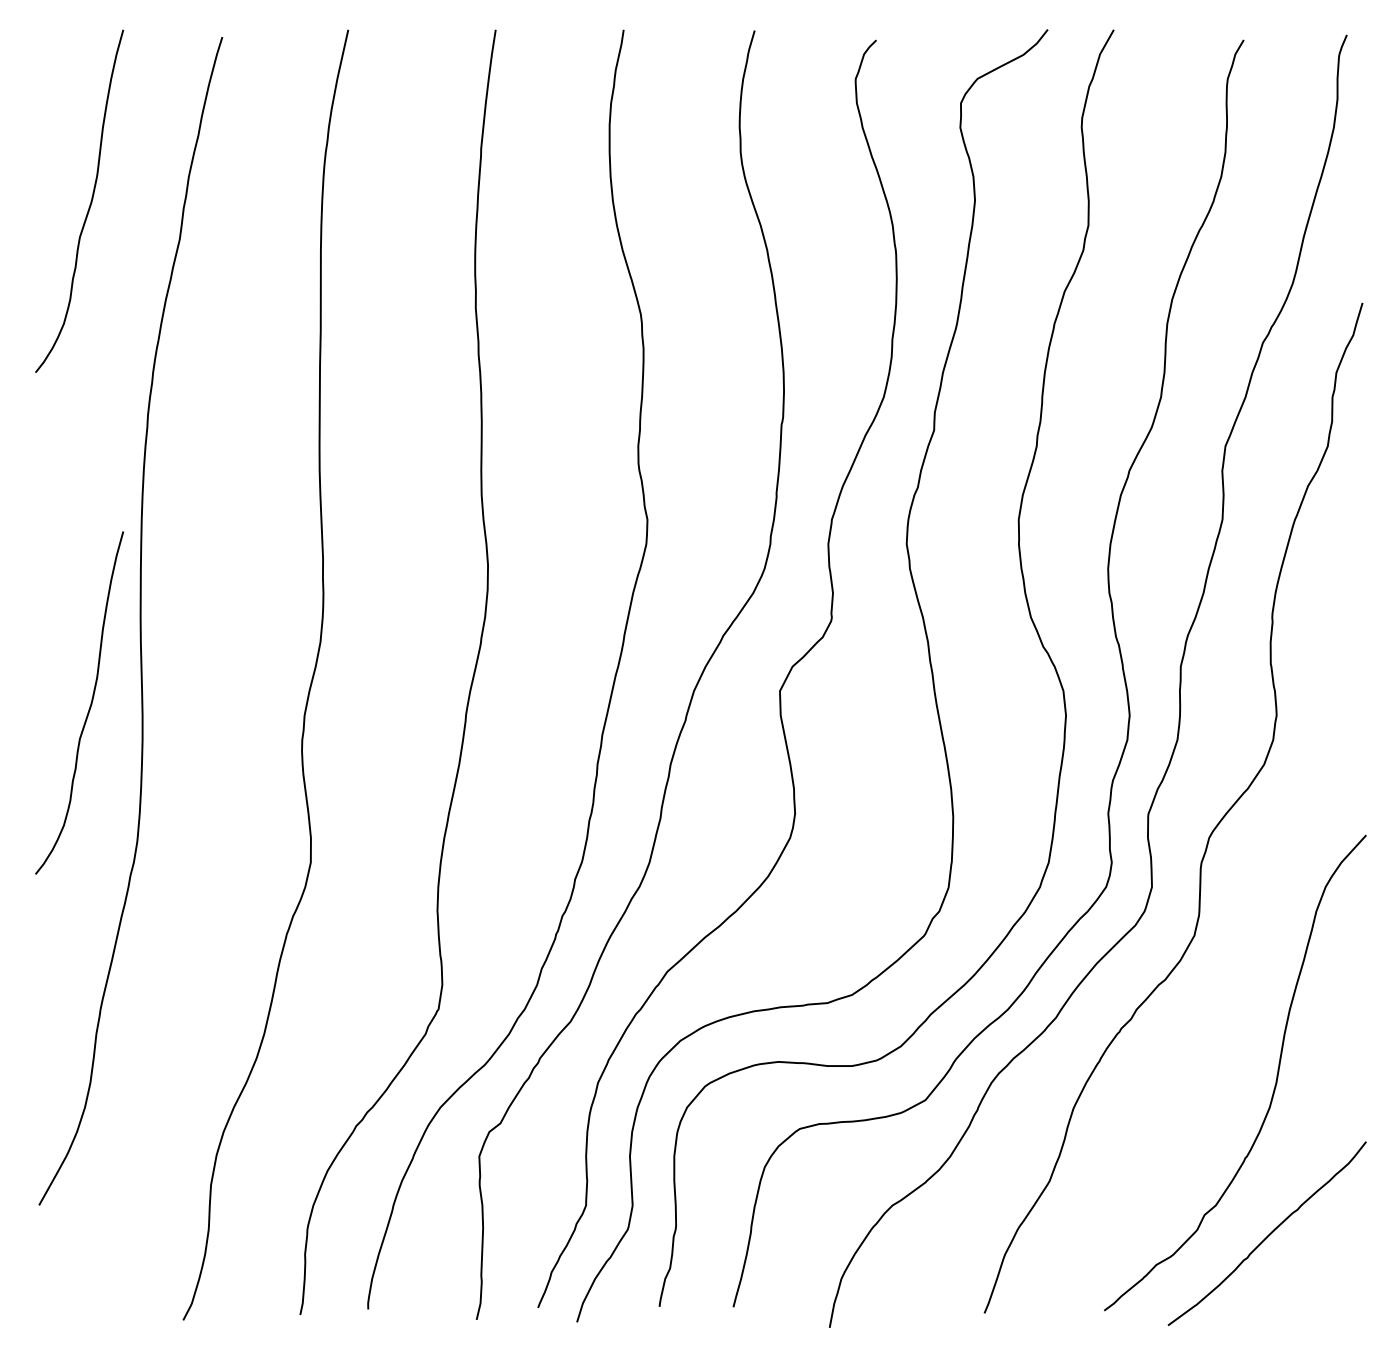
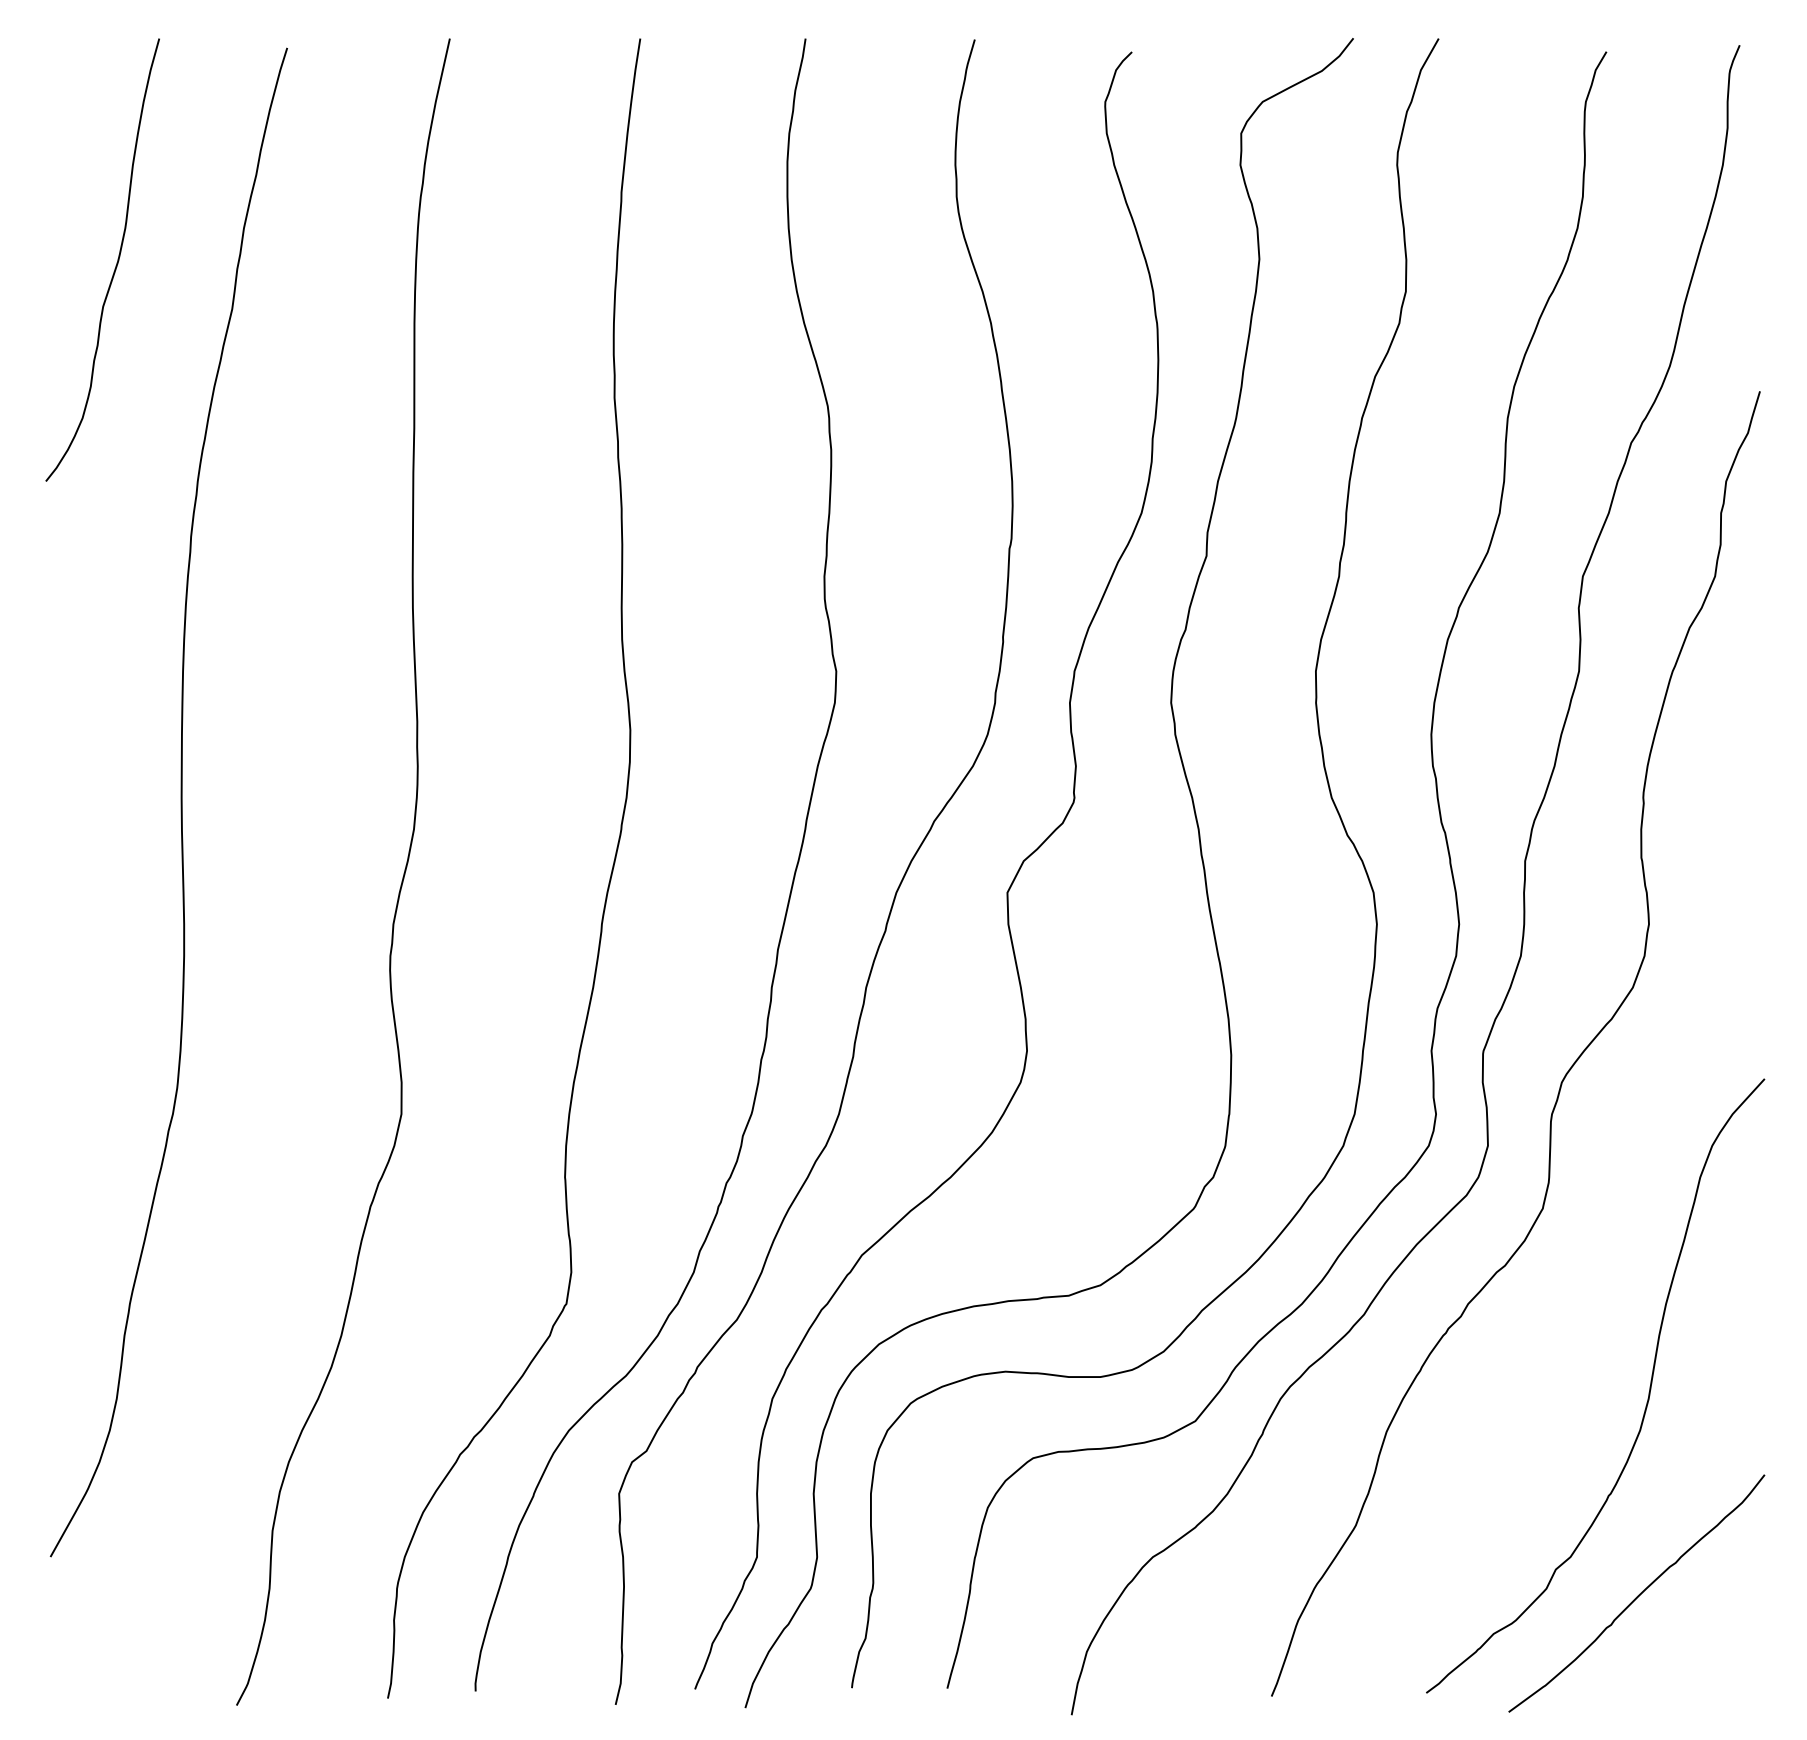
curve: (90, 704) -> (116, 910), removed

